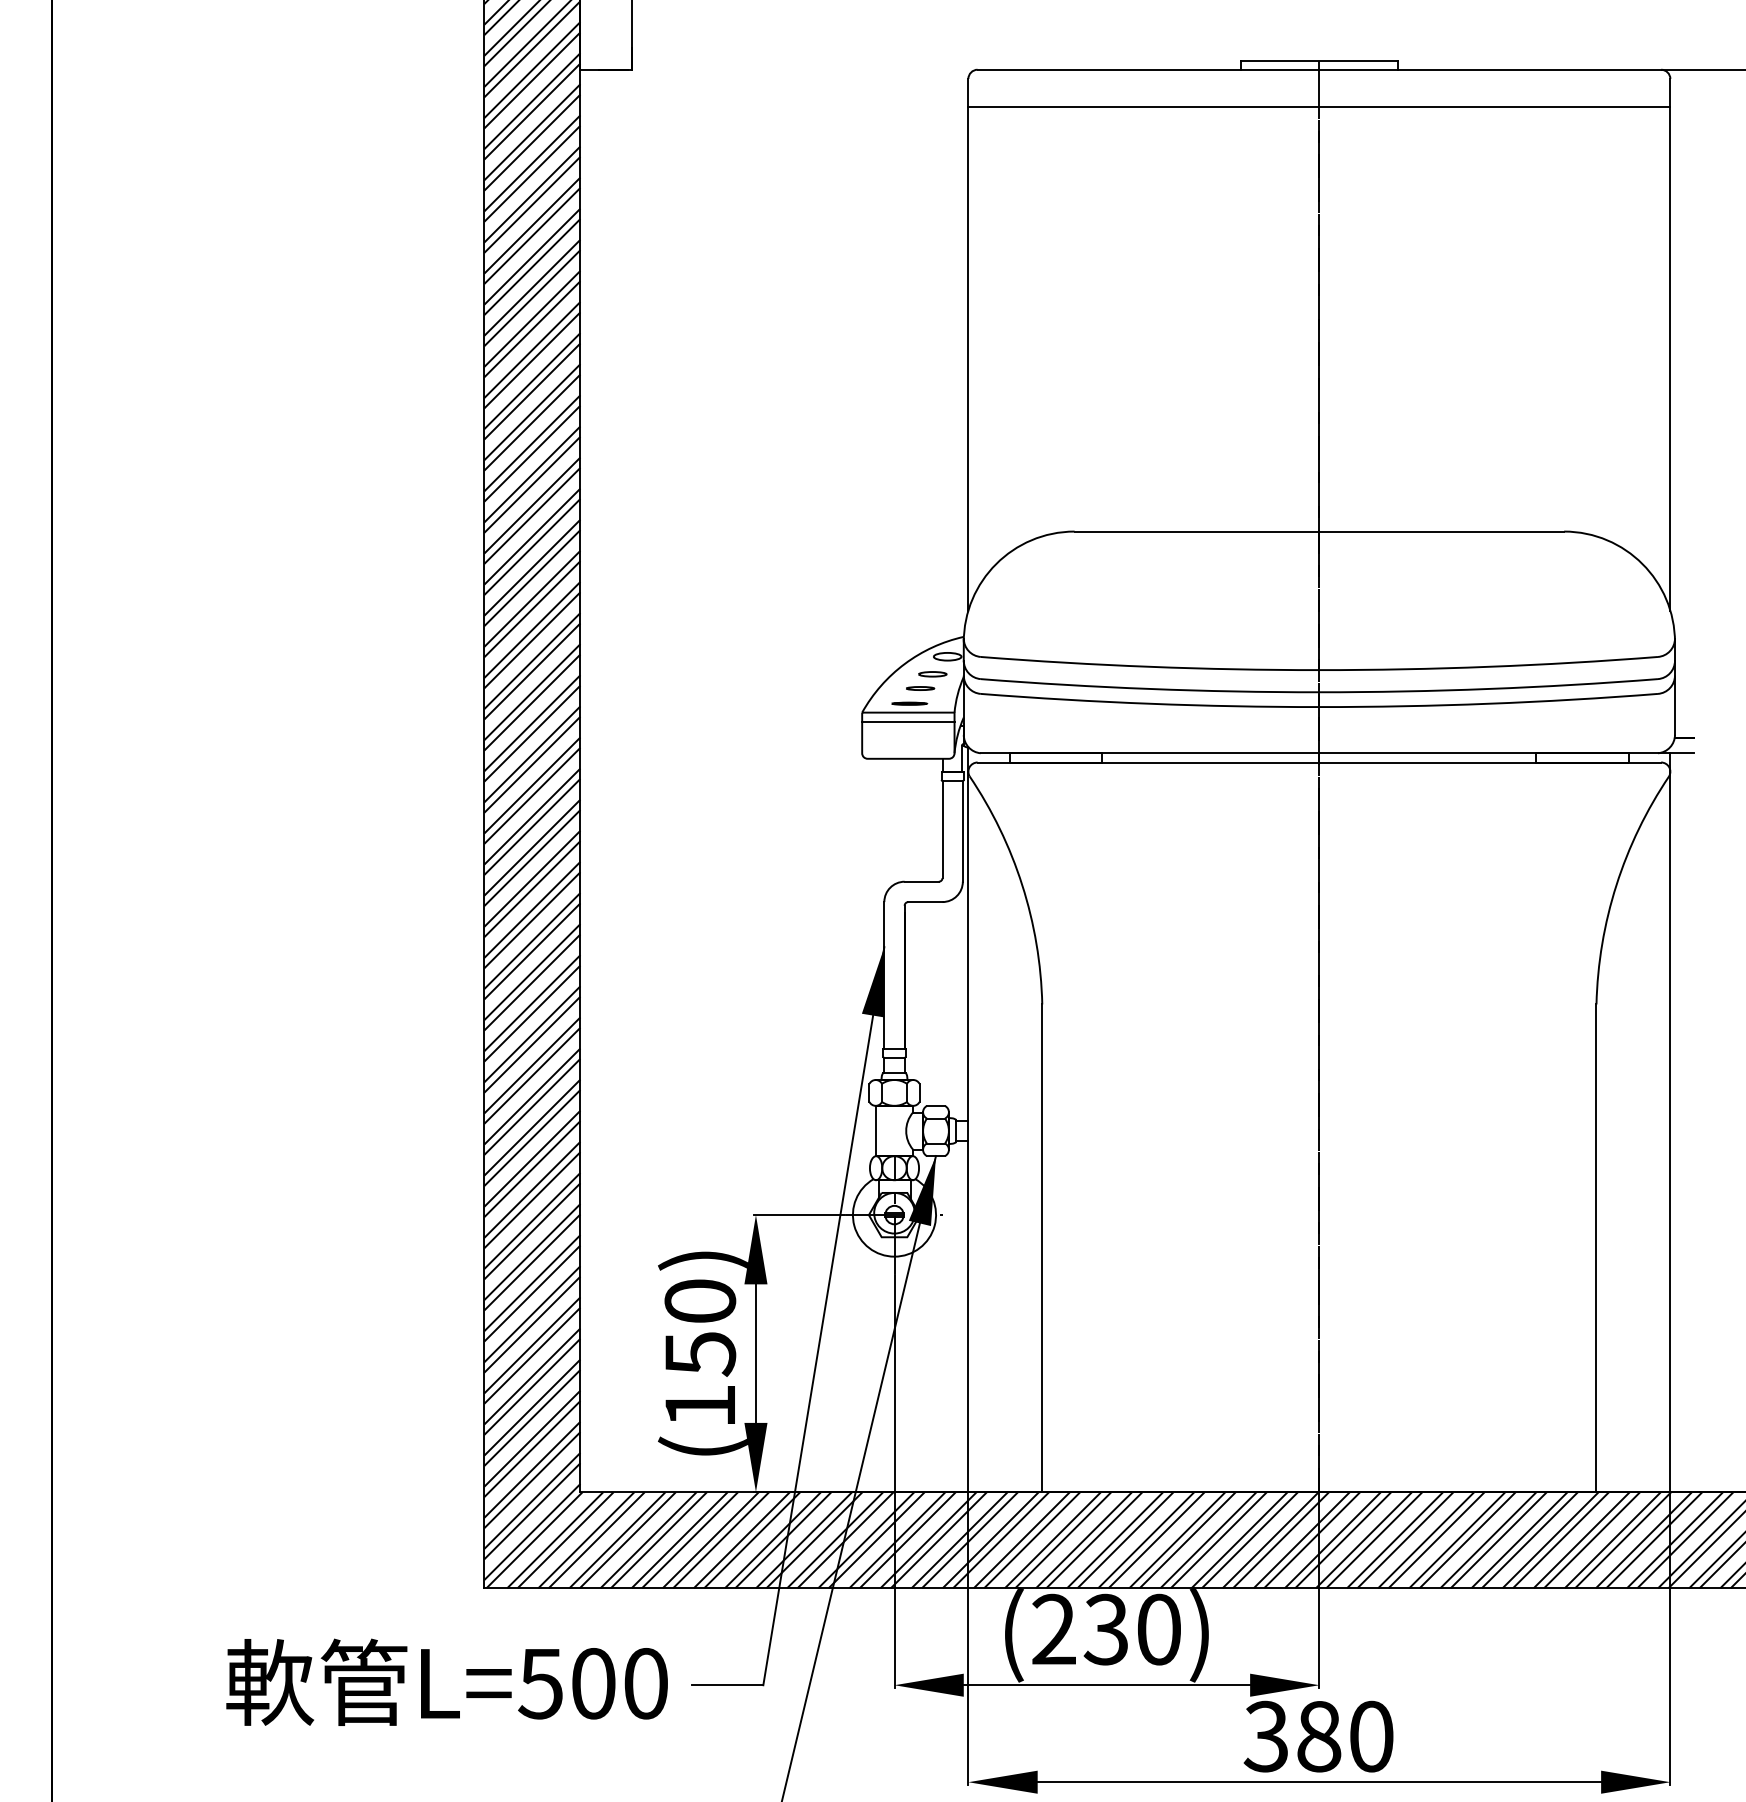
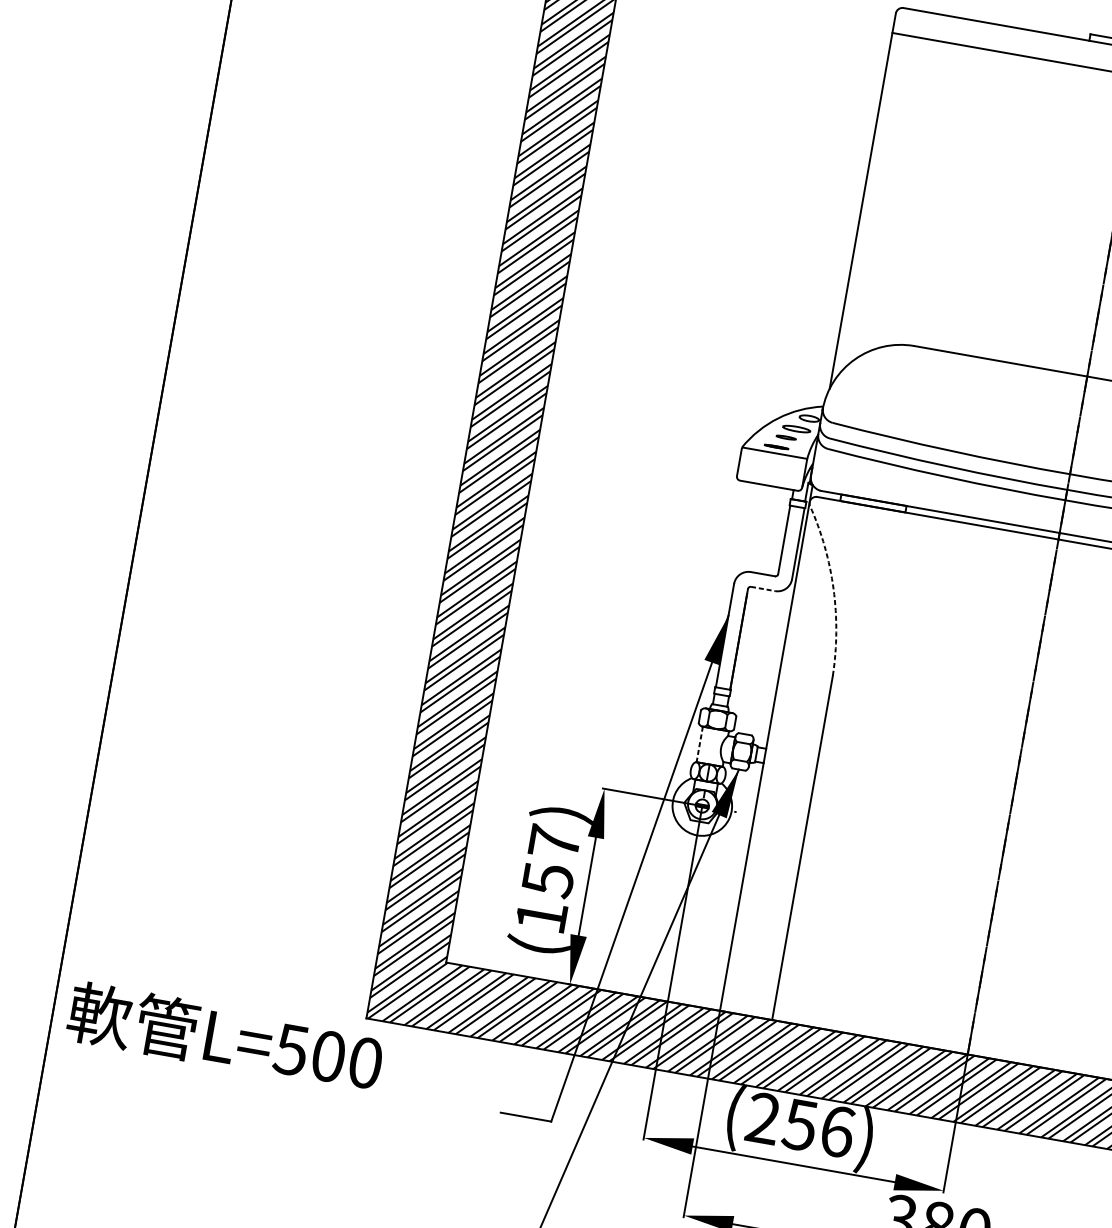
part: (932, 674) -> (796, 429), size x1.4
line: (908, 721) -> (773, 459), removed
arc: (1022, 885) -> (833, 589), solid -> dashed
line: (925, 902) -> (763, 589), solid -> dashed
line: (876, 1131) -> (700, 744), solid -> dashed
text: (700, 1300) -> (554, 842), (150) -> (157)
text: (1132, 1629) -> (818, 1128), (230) -> (256)
text: (446, 1681) -> (225, 1036), moved

